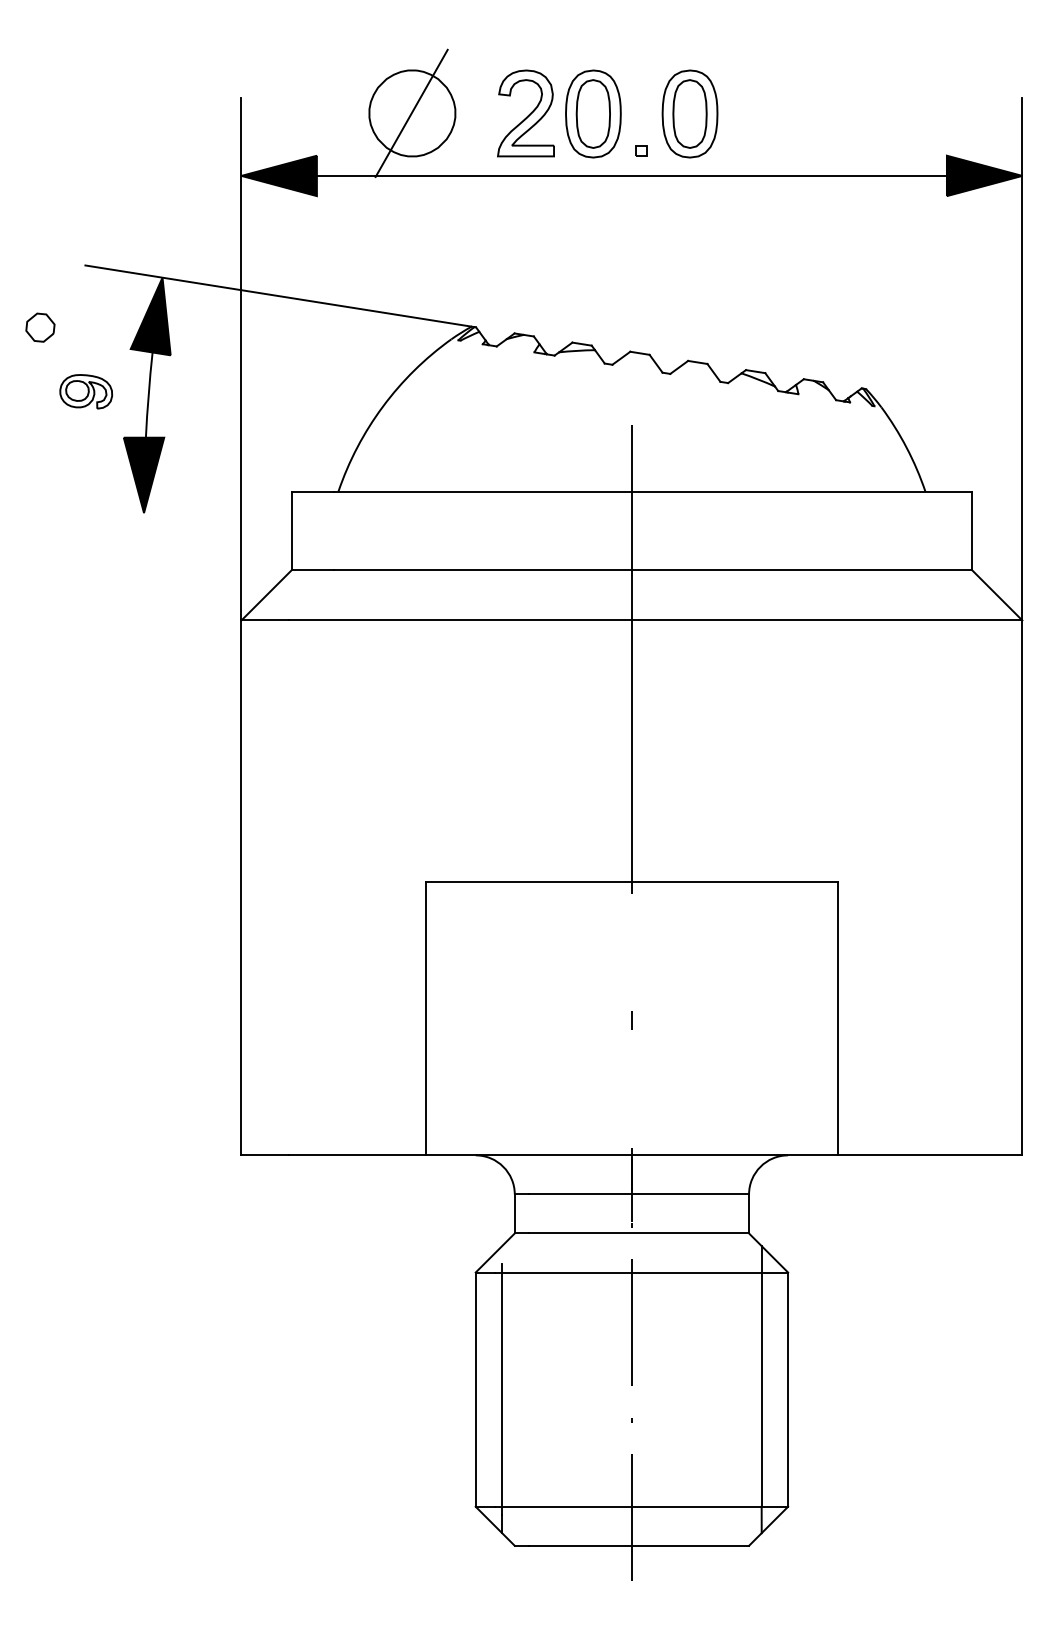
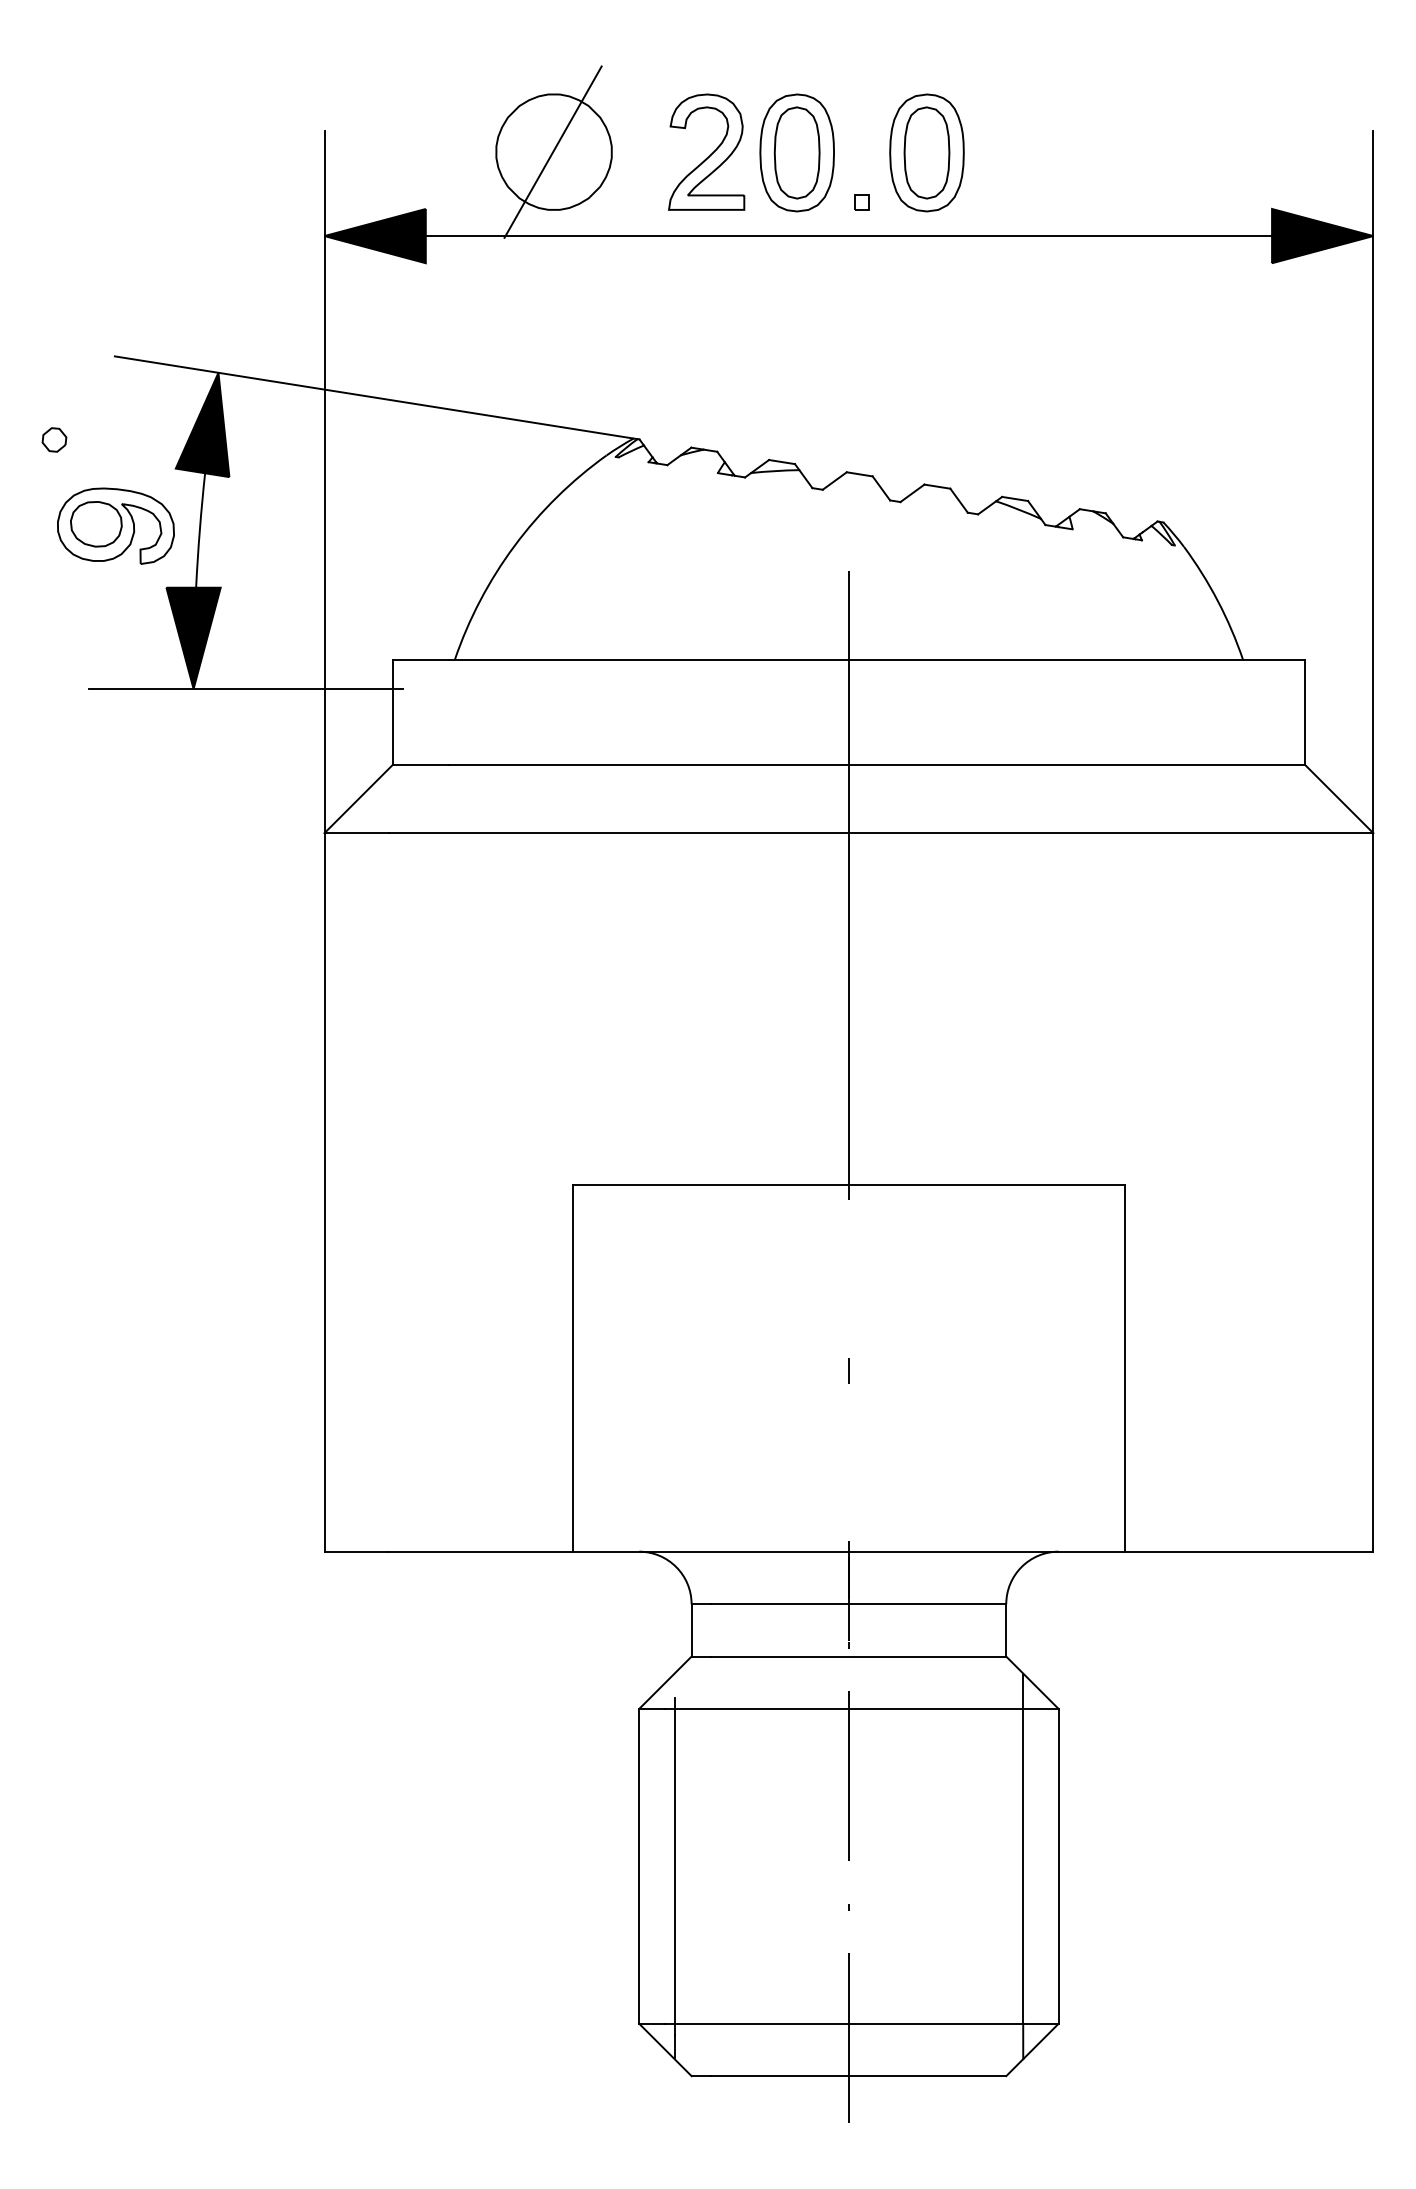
part: (40, 327) -> (54, 439), size x0.62
part: (85, 391) -> (115, 525), size x1.67
line: (182, 512) -> (245, 688), added

